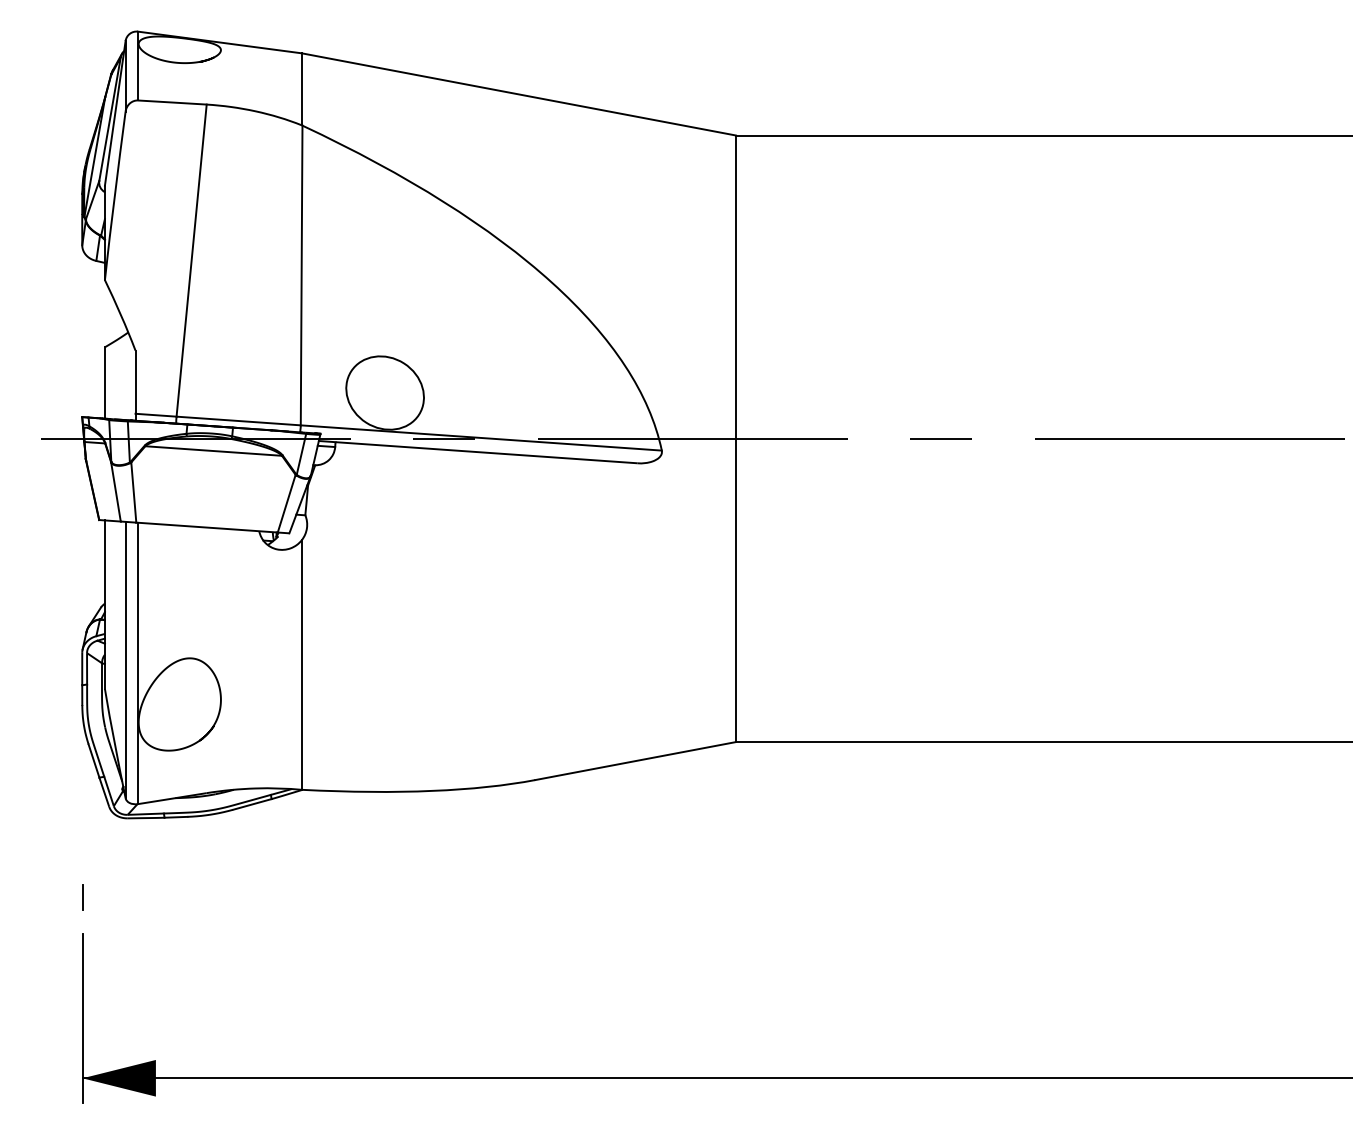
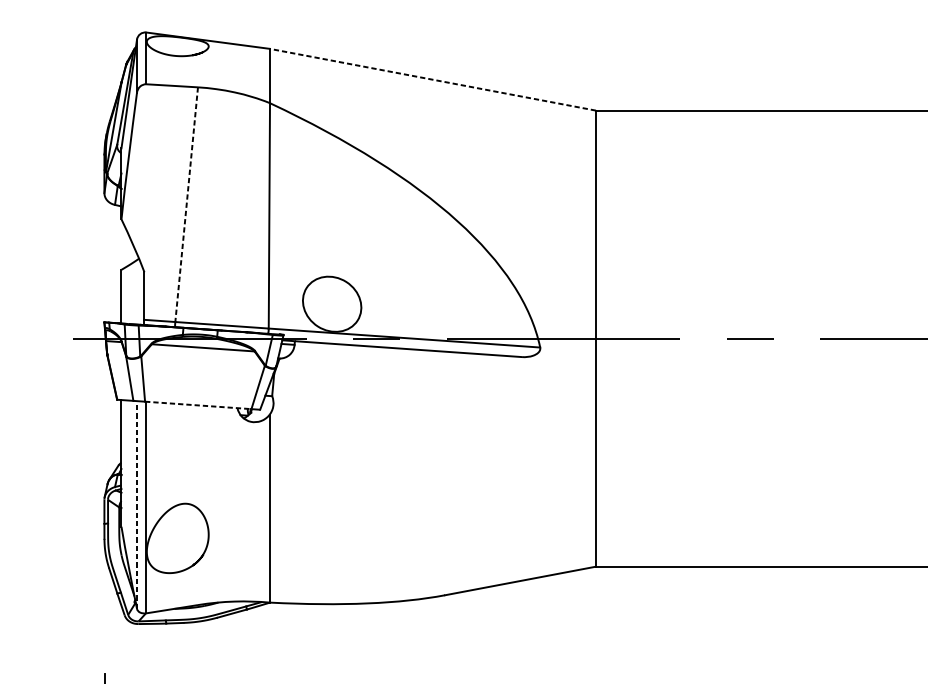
line: (518, 94) -> (432, 79), solid -> dashed
line: (191, 260) -> (186, 204), solid -> dashed
line: (207, 527) -> (198, 405), solid -> dashed
line: (125, 659) -> (136, 504), solid -> dashed

